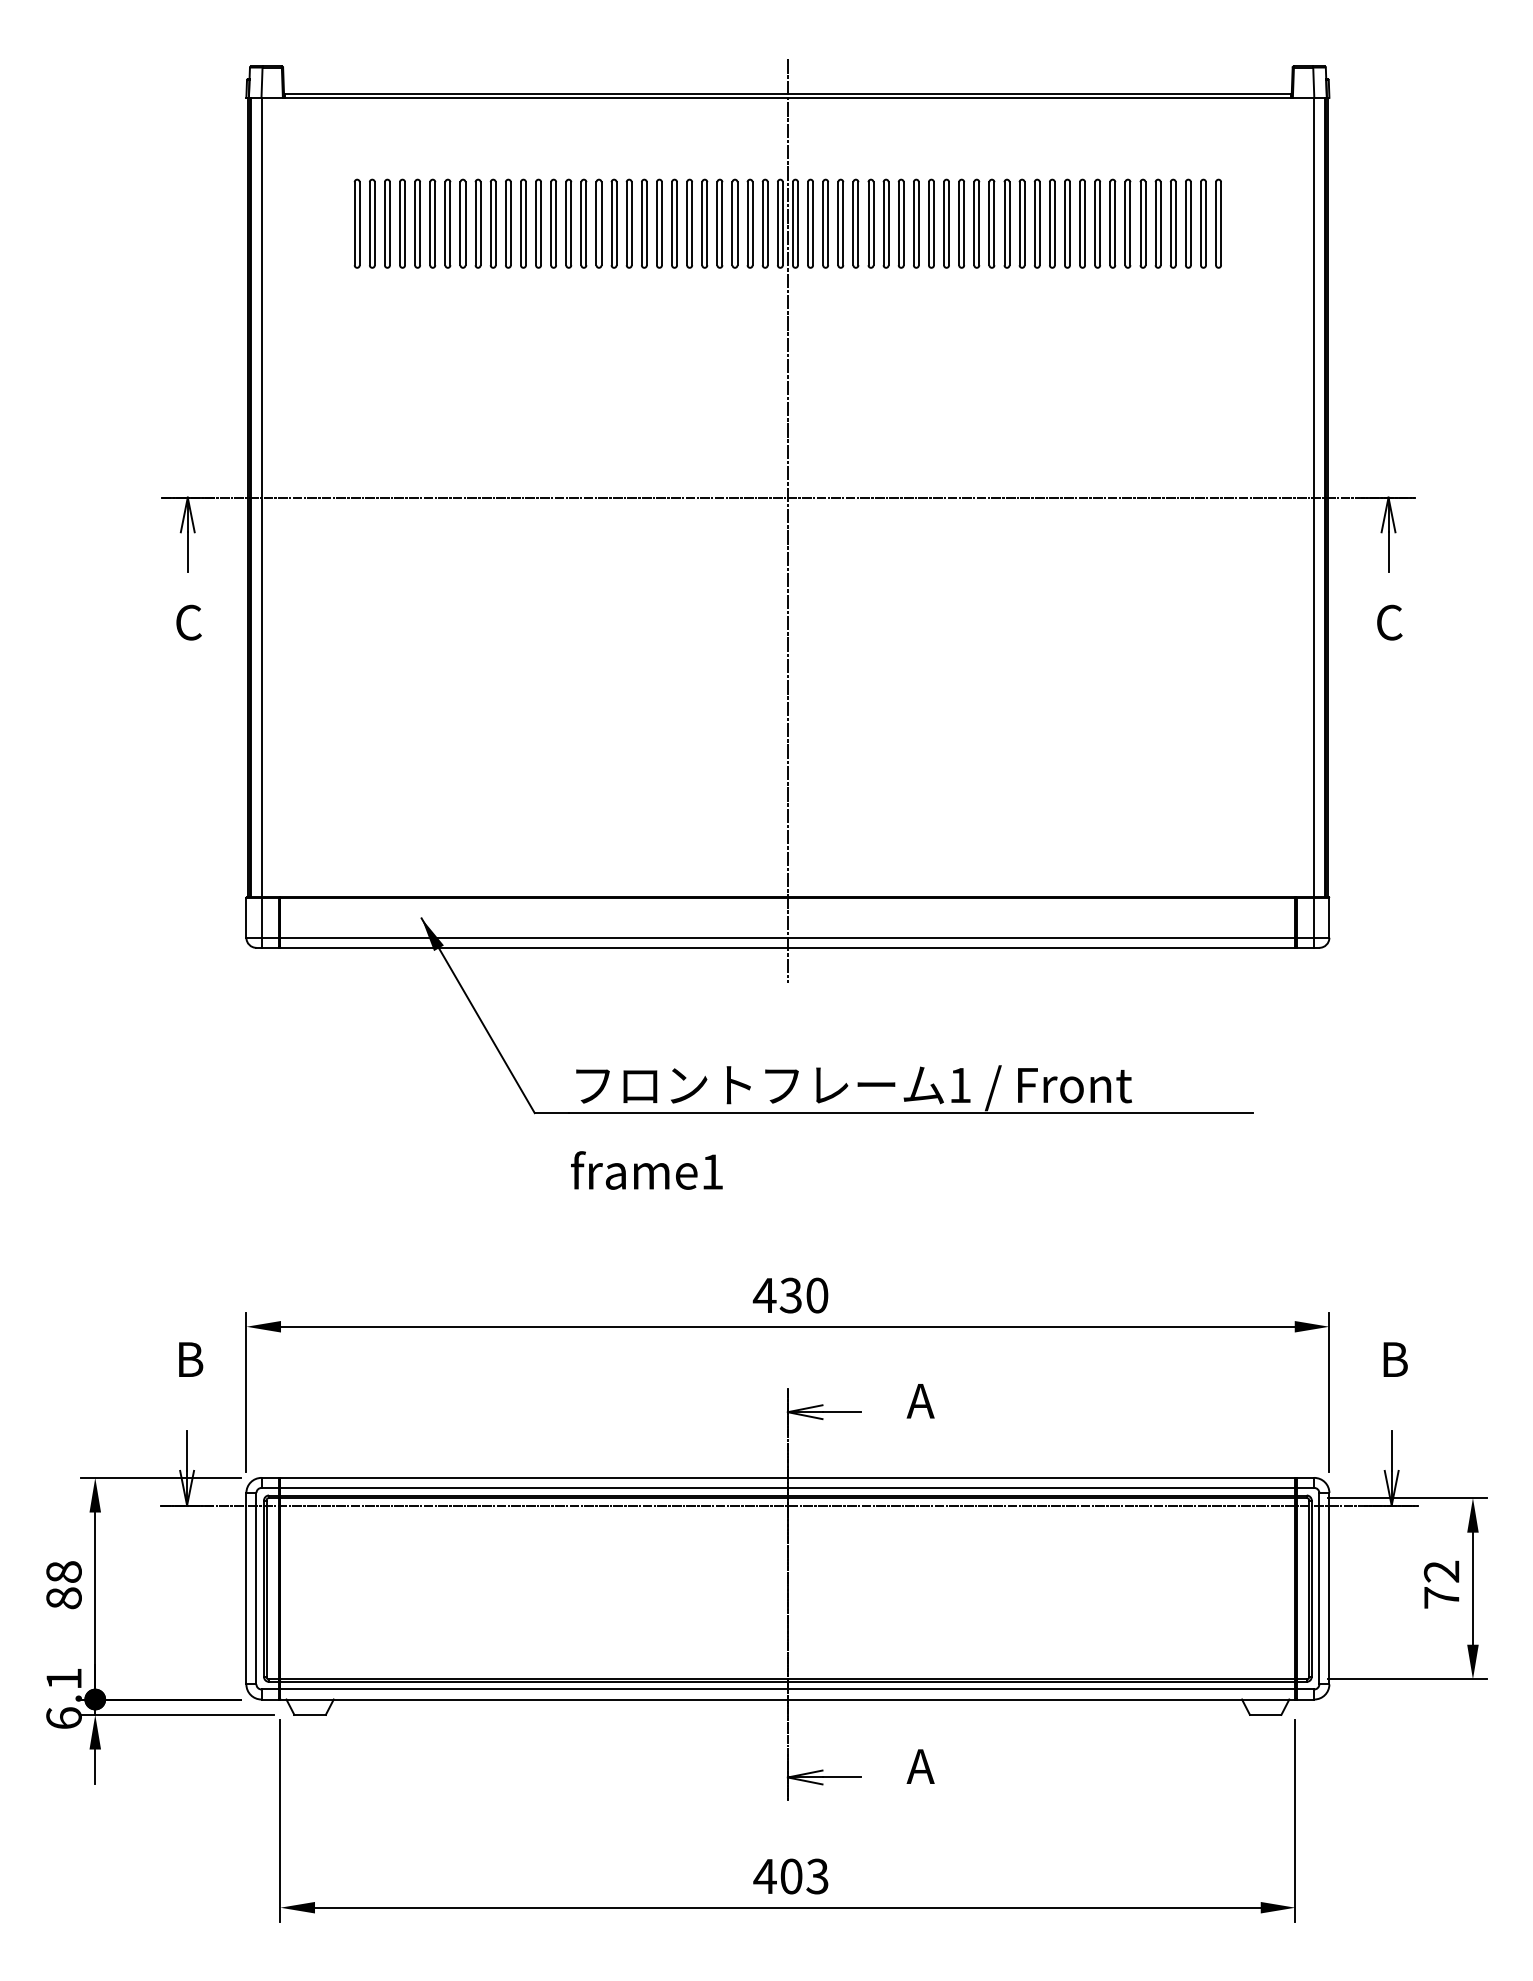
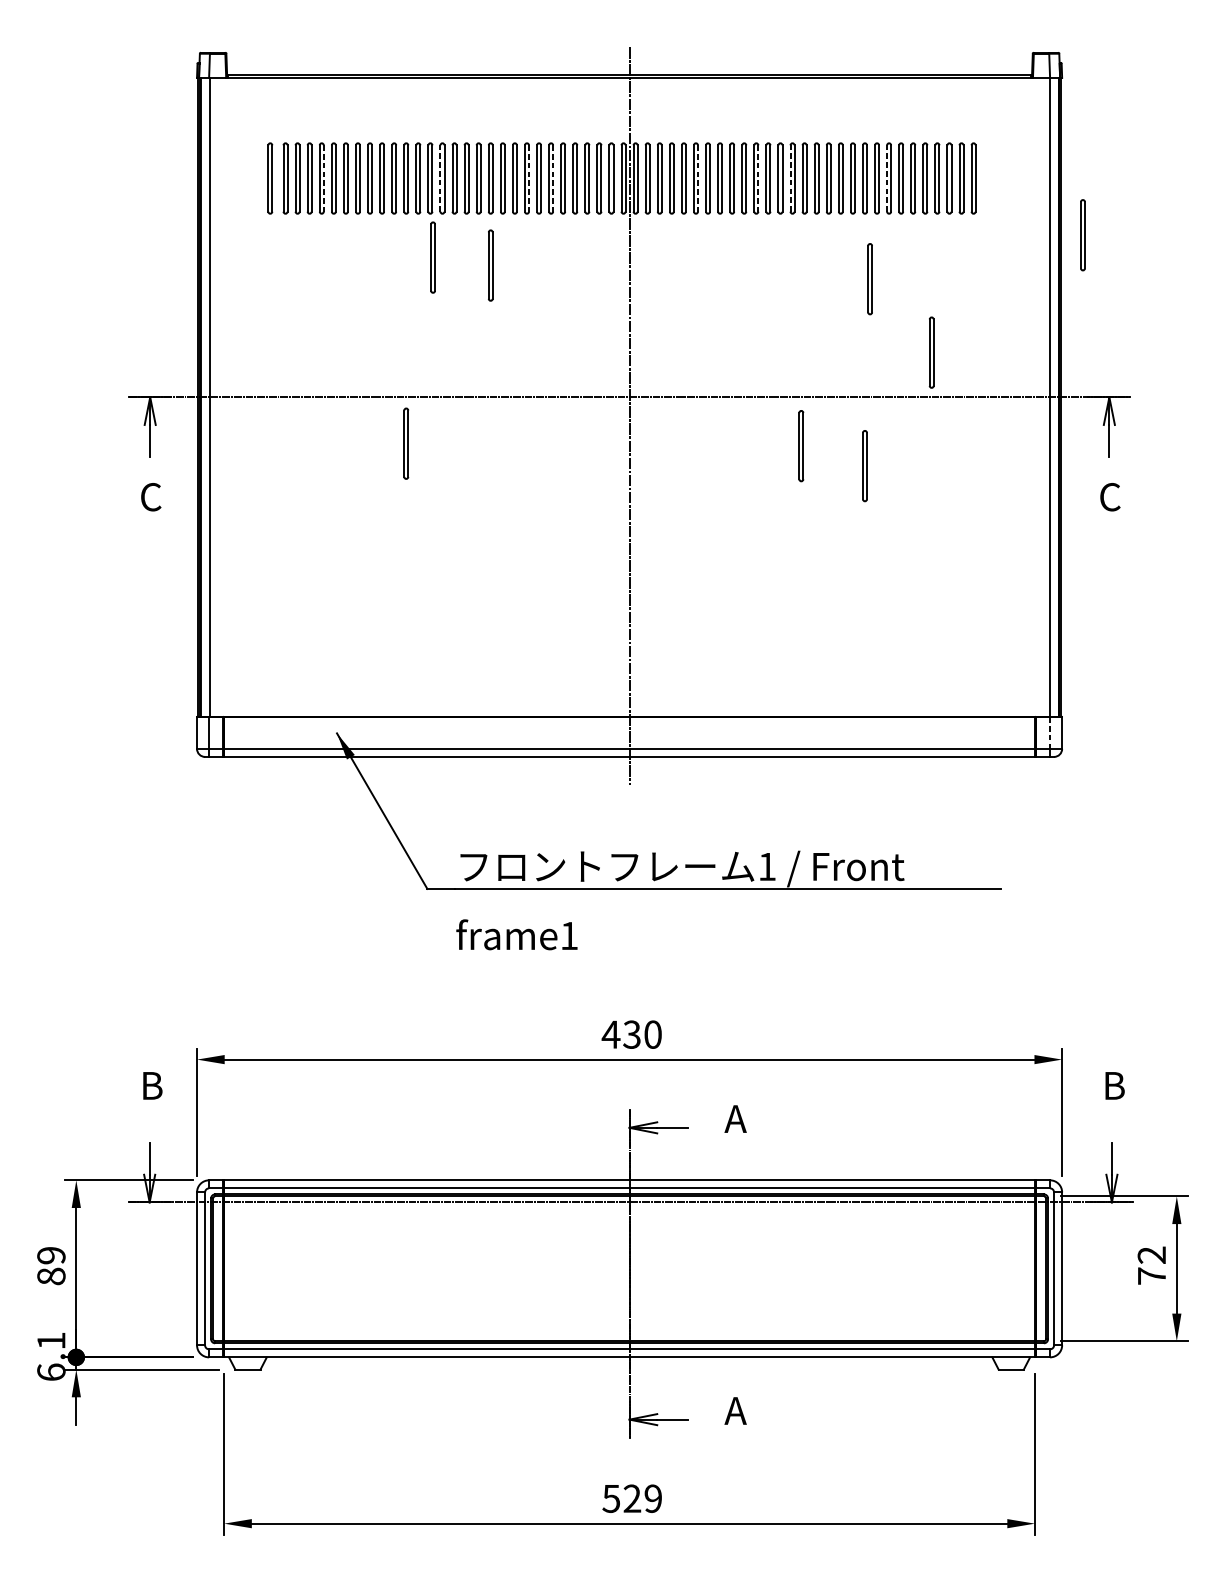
part: (337, 223) -> (269, 178), added
line: (405, 223) -> (324, 178), solid -> dashed
line: (551, 223) -> (440, 178), solid -> dashed
line: (661, 223) -> (528, 178), solid -> dashed
line: (692, 223) -> (553, 178), solid -> dashed
line: (873, 223) -> (697, 178), solid -> dashed
line: (949, 223) -> (758, 178), solid -> dashed
line: (989, 223) -> (790, 178), solid -> dashed
line: (1110, 223) -> (887, 178), solid -> dashed
part: (1355, 294) -> (1082, 235), added
part: (541, 322) -> (432, 257), added
part: (613, 332) -> (490, 265), added
part: (1088, 349) -> (869, 278), added
part: (1165, 441) -> (931, 352), added
part: (508, 555) -> (406, 443), added
part: (1002, 558) -> (801, 445), added
part: (1082, 583) -> (864, 465), added
line: (1314, 917) -> (1050, 732), solid -> dashed
text: (63, 1571) -> (50, 1255), 88 -> 89
text: (790, 1876) -> (631, 1498), 403 -> 529

